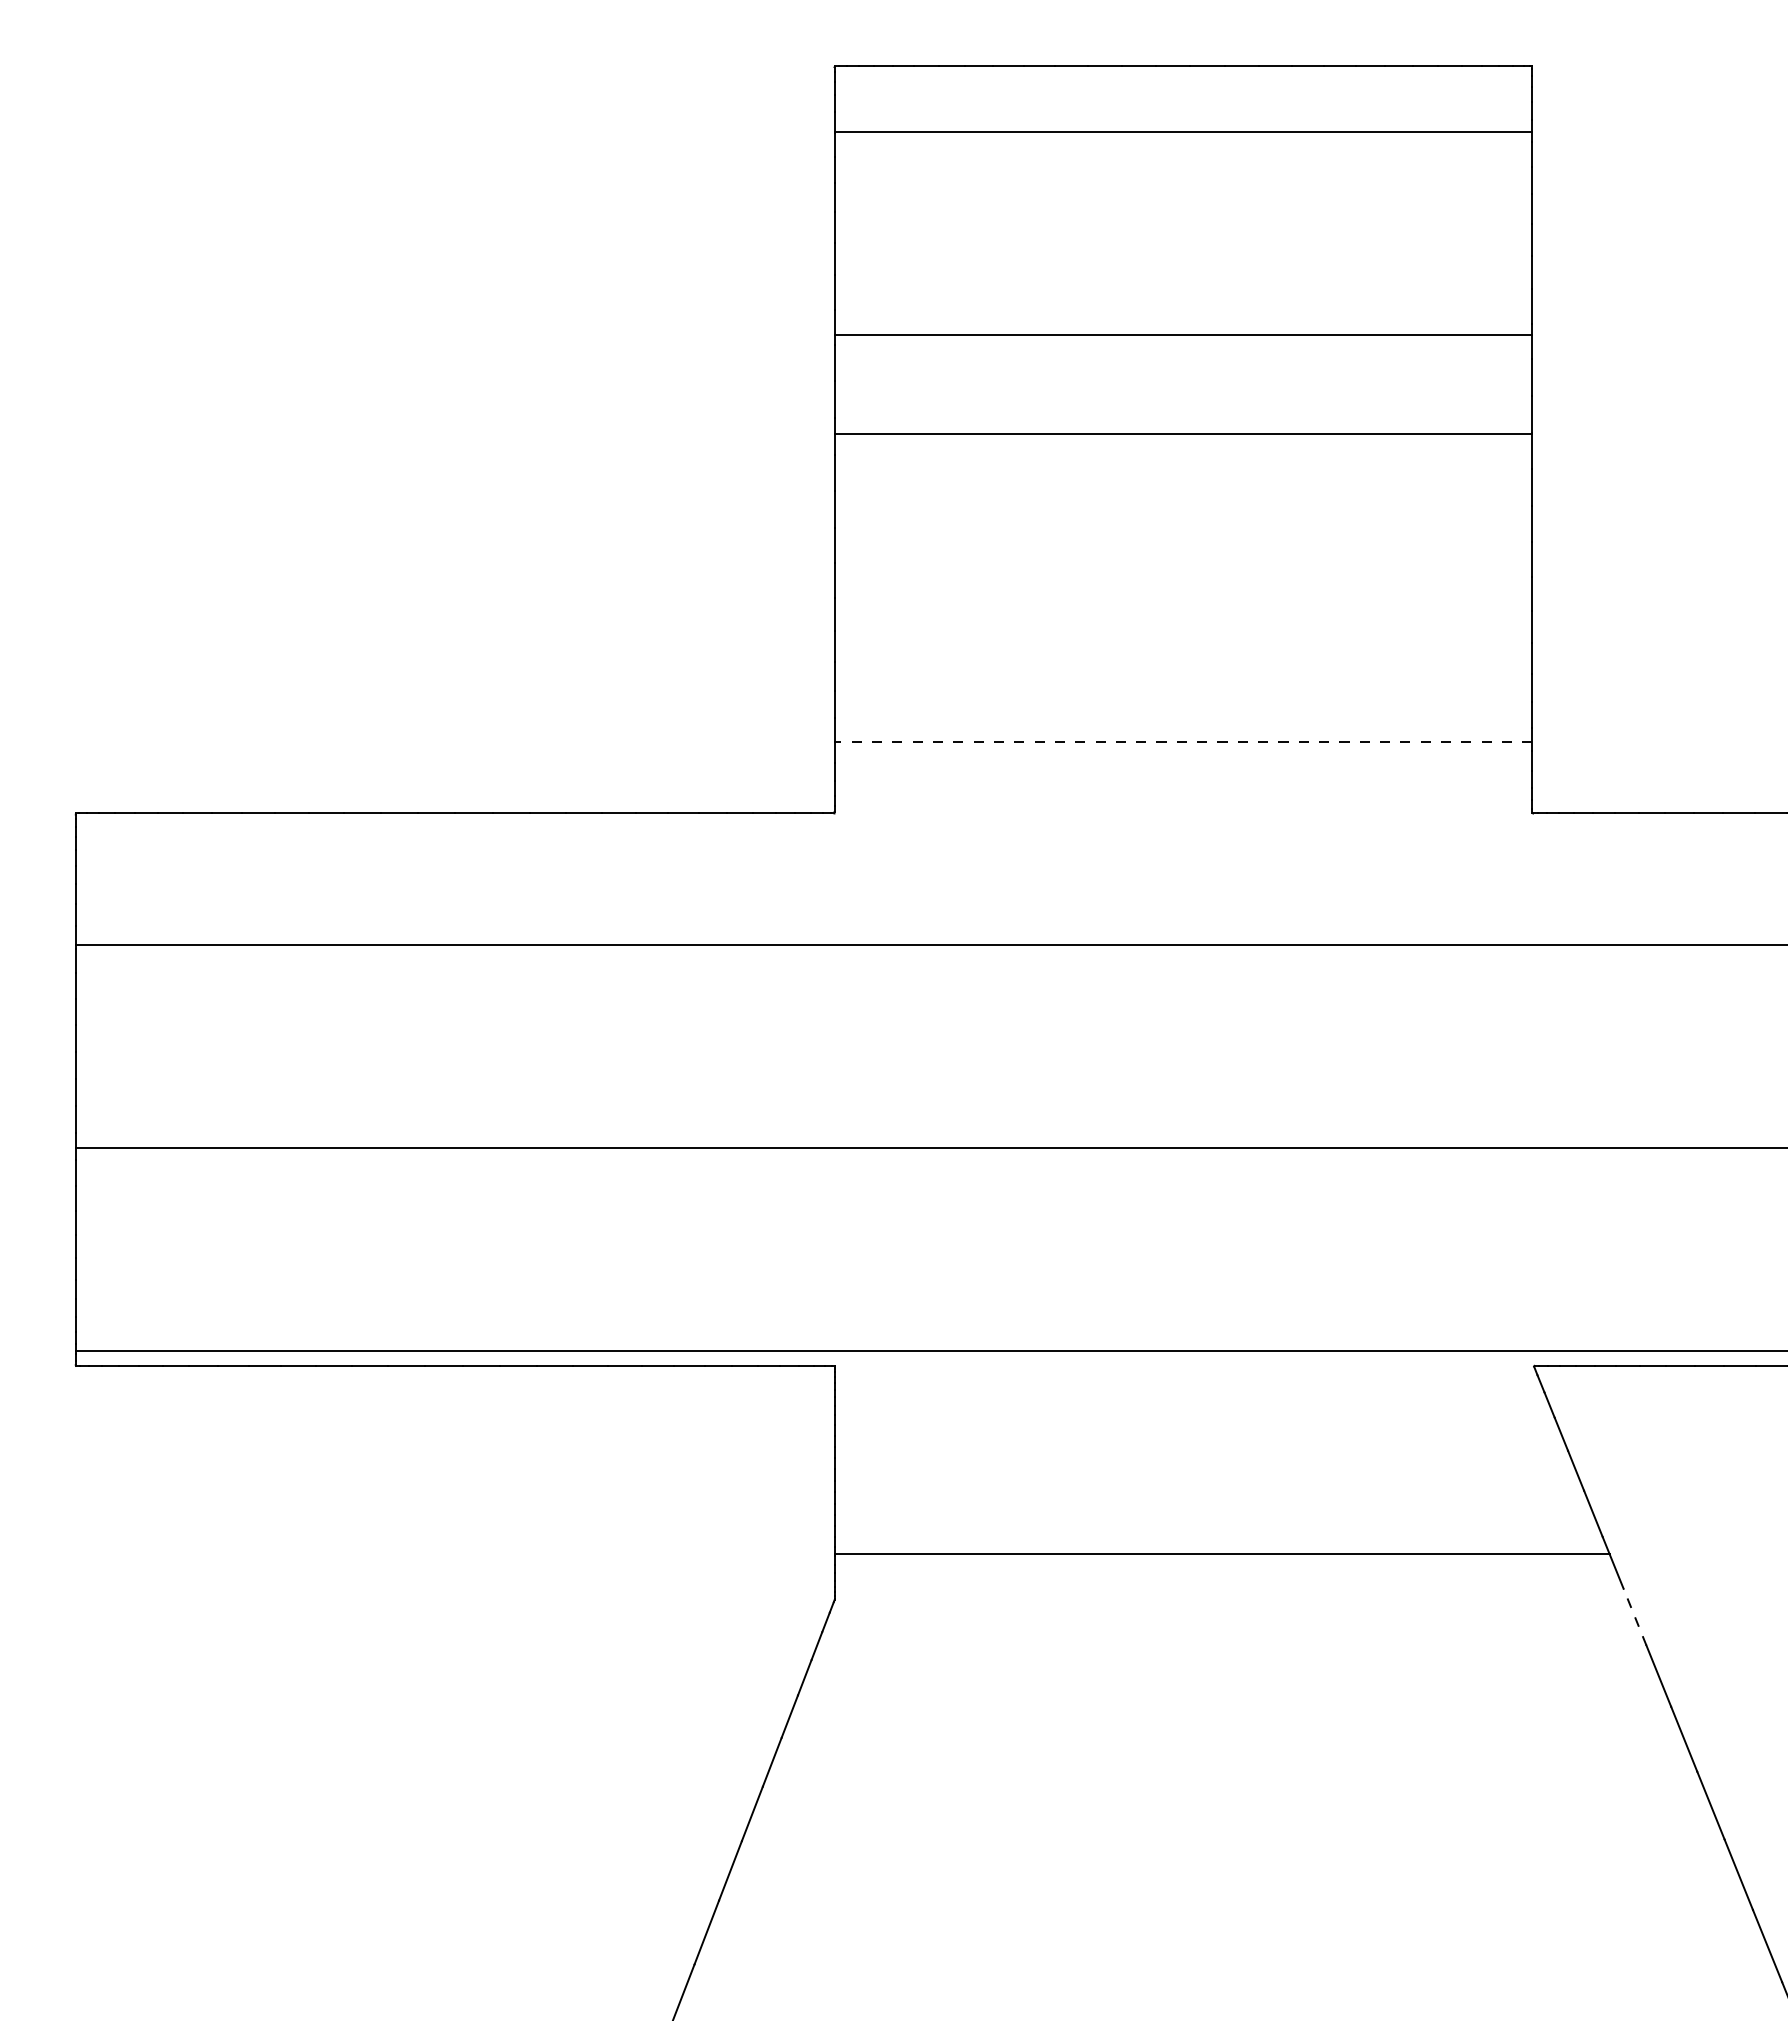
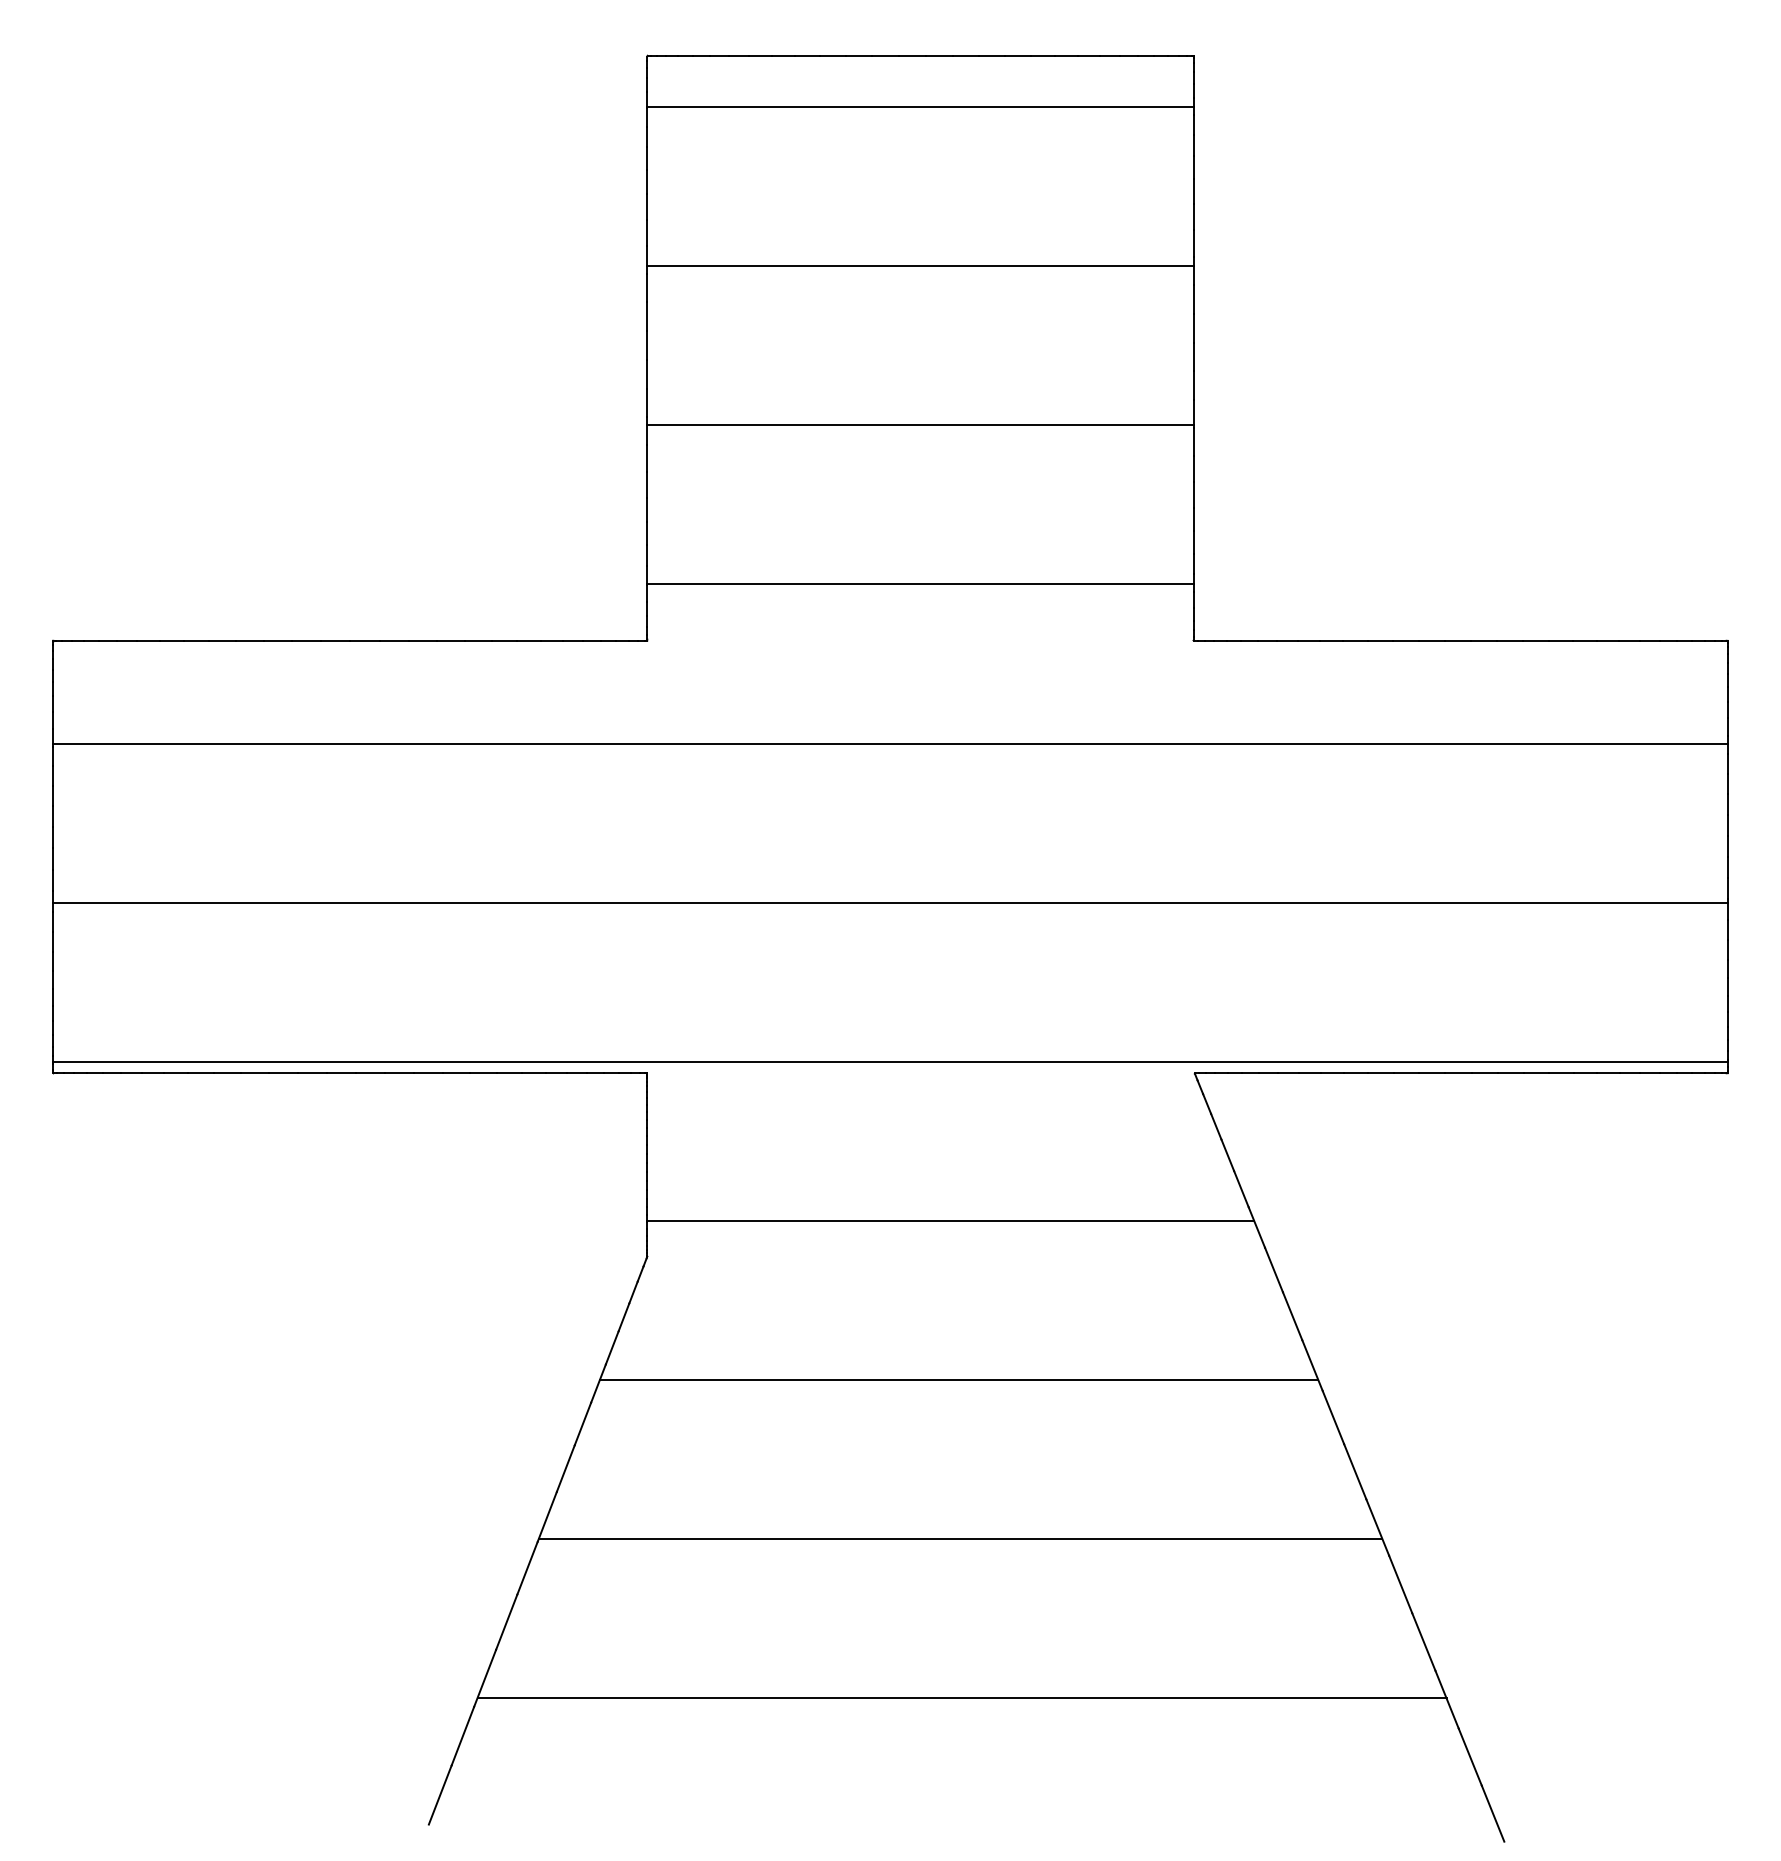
line: (1183, 433) -> (920, 425), moved
line: (1182, 741) -> (919, 584), dashed -> solid
line: (1635, 1617) -> (1274, 1270), dashed -> solid
line: (1232, 1757) -> (958, 1379), added
line: (1234, 1961) -> (960, 1539), added

